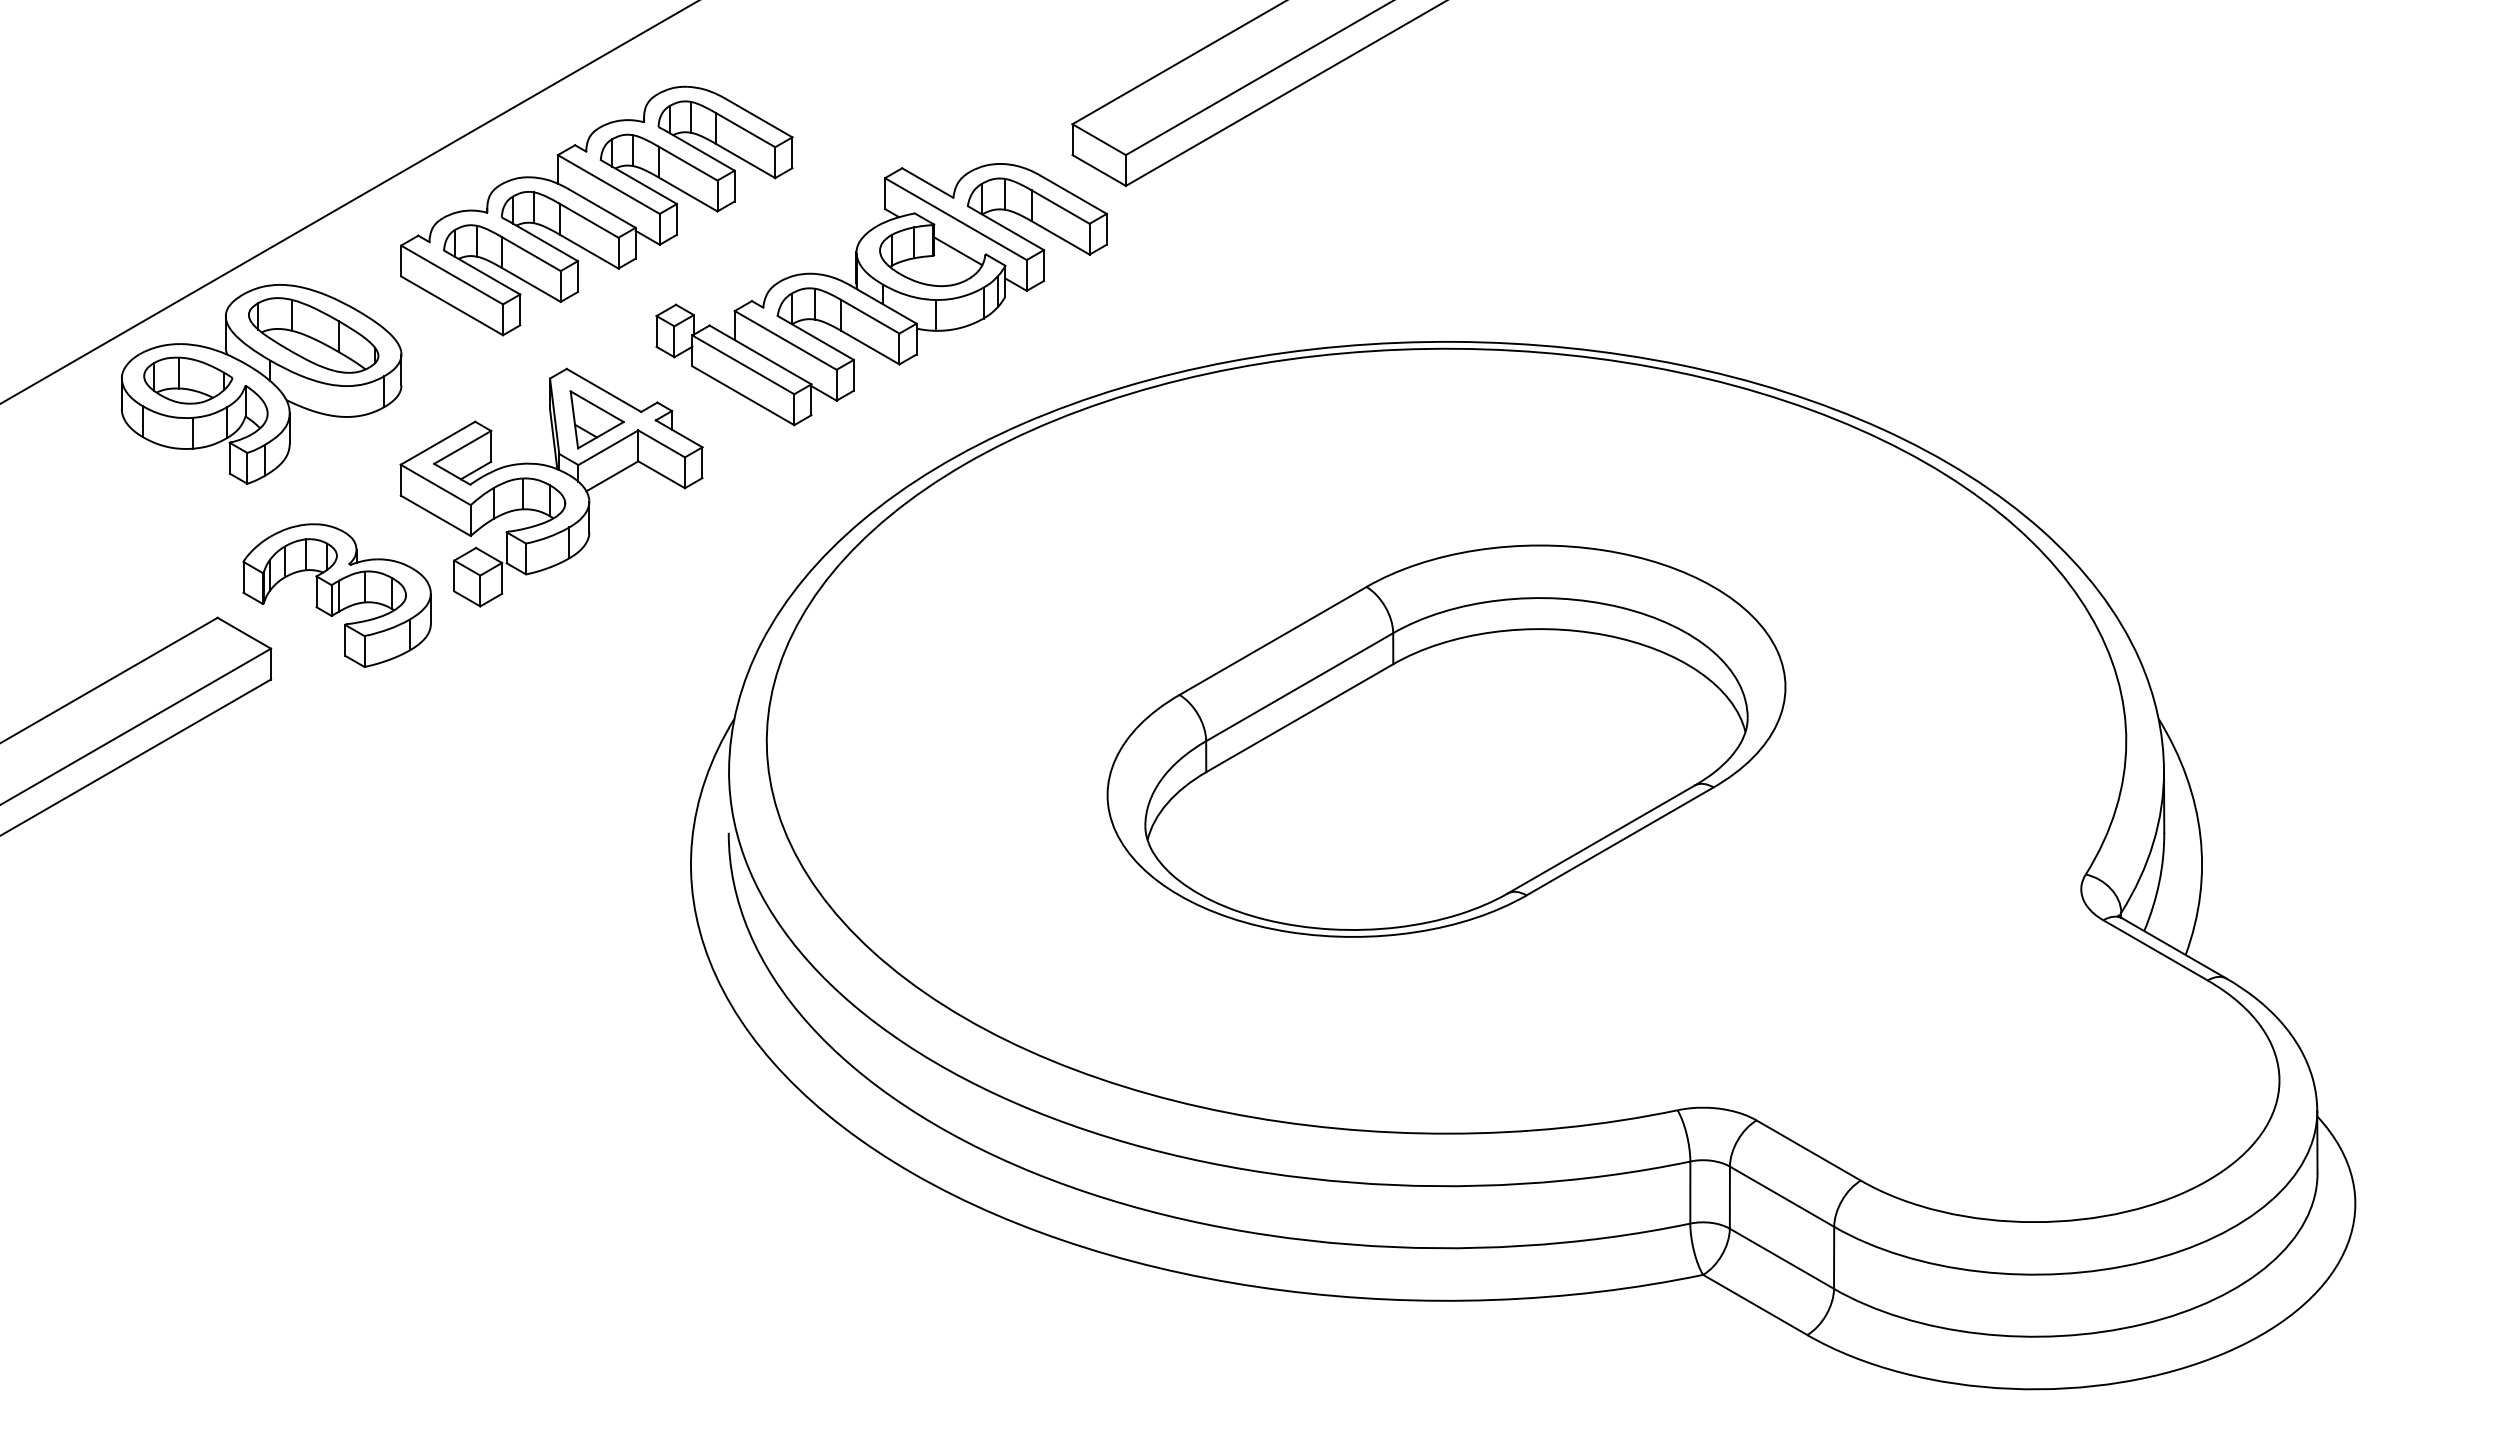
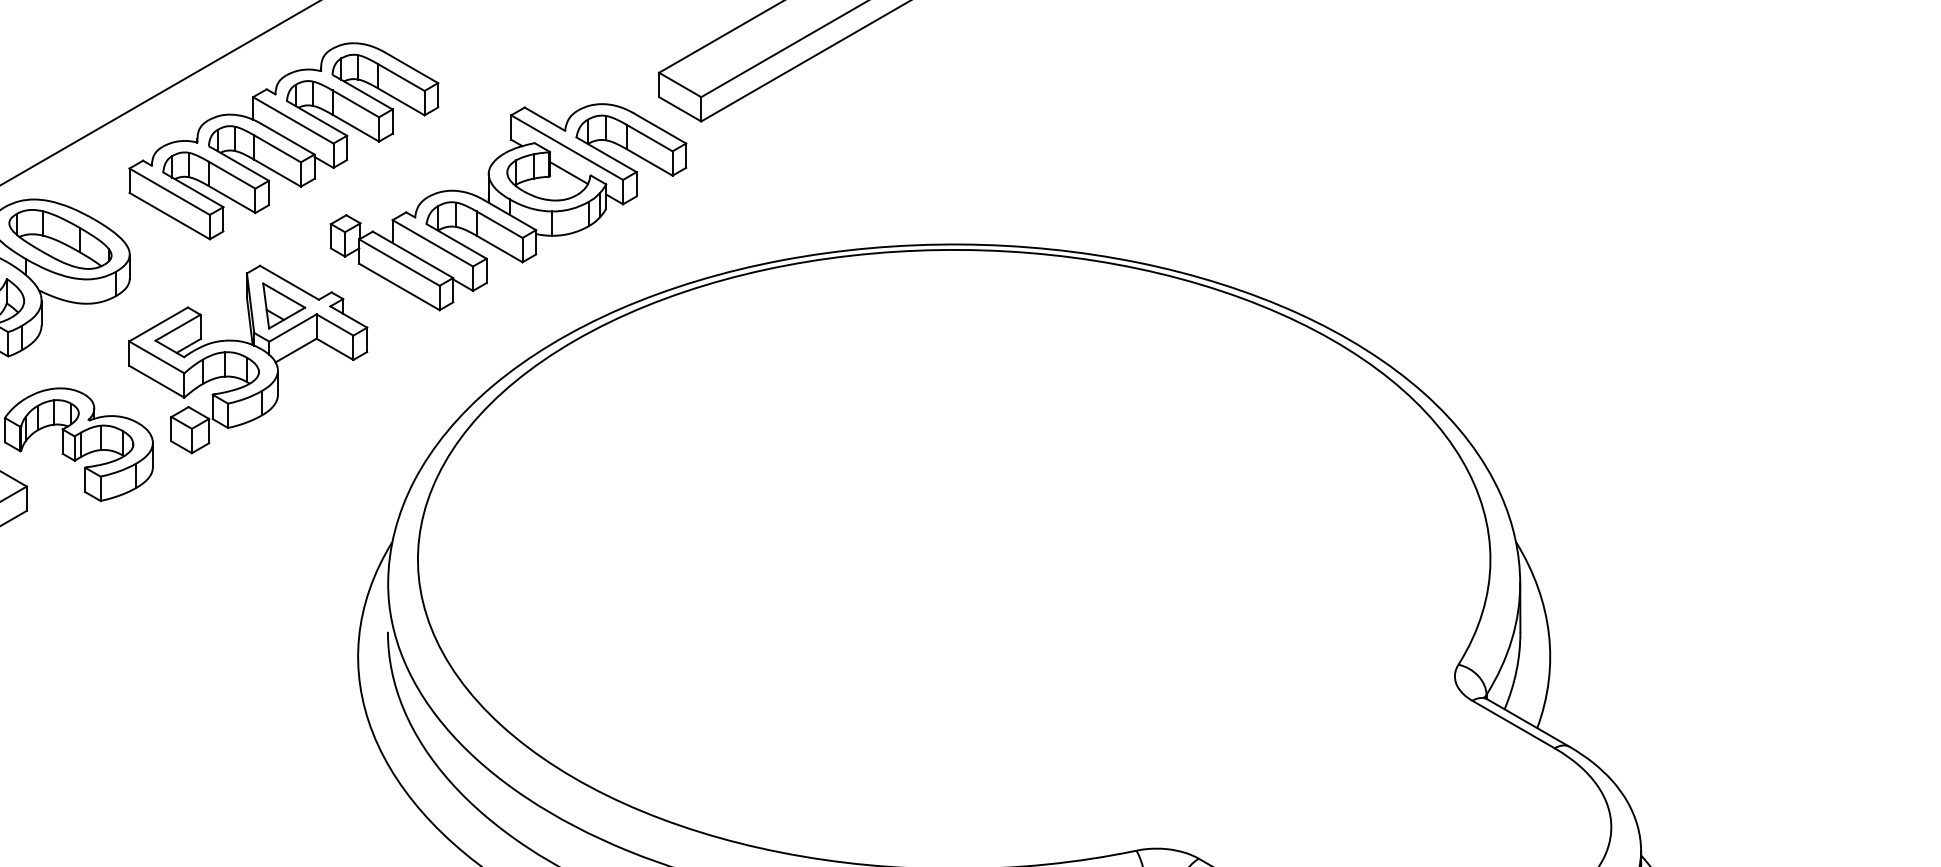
part: (1446, 740) -> (954, 558), removed

